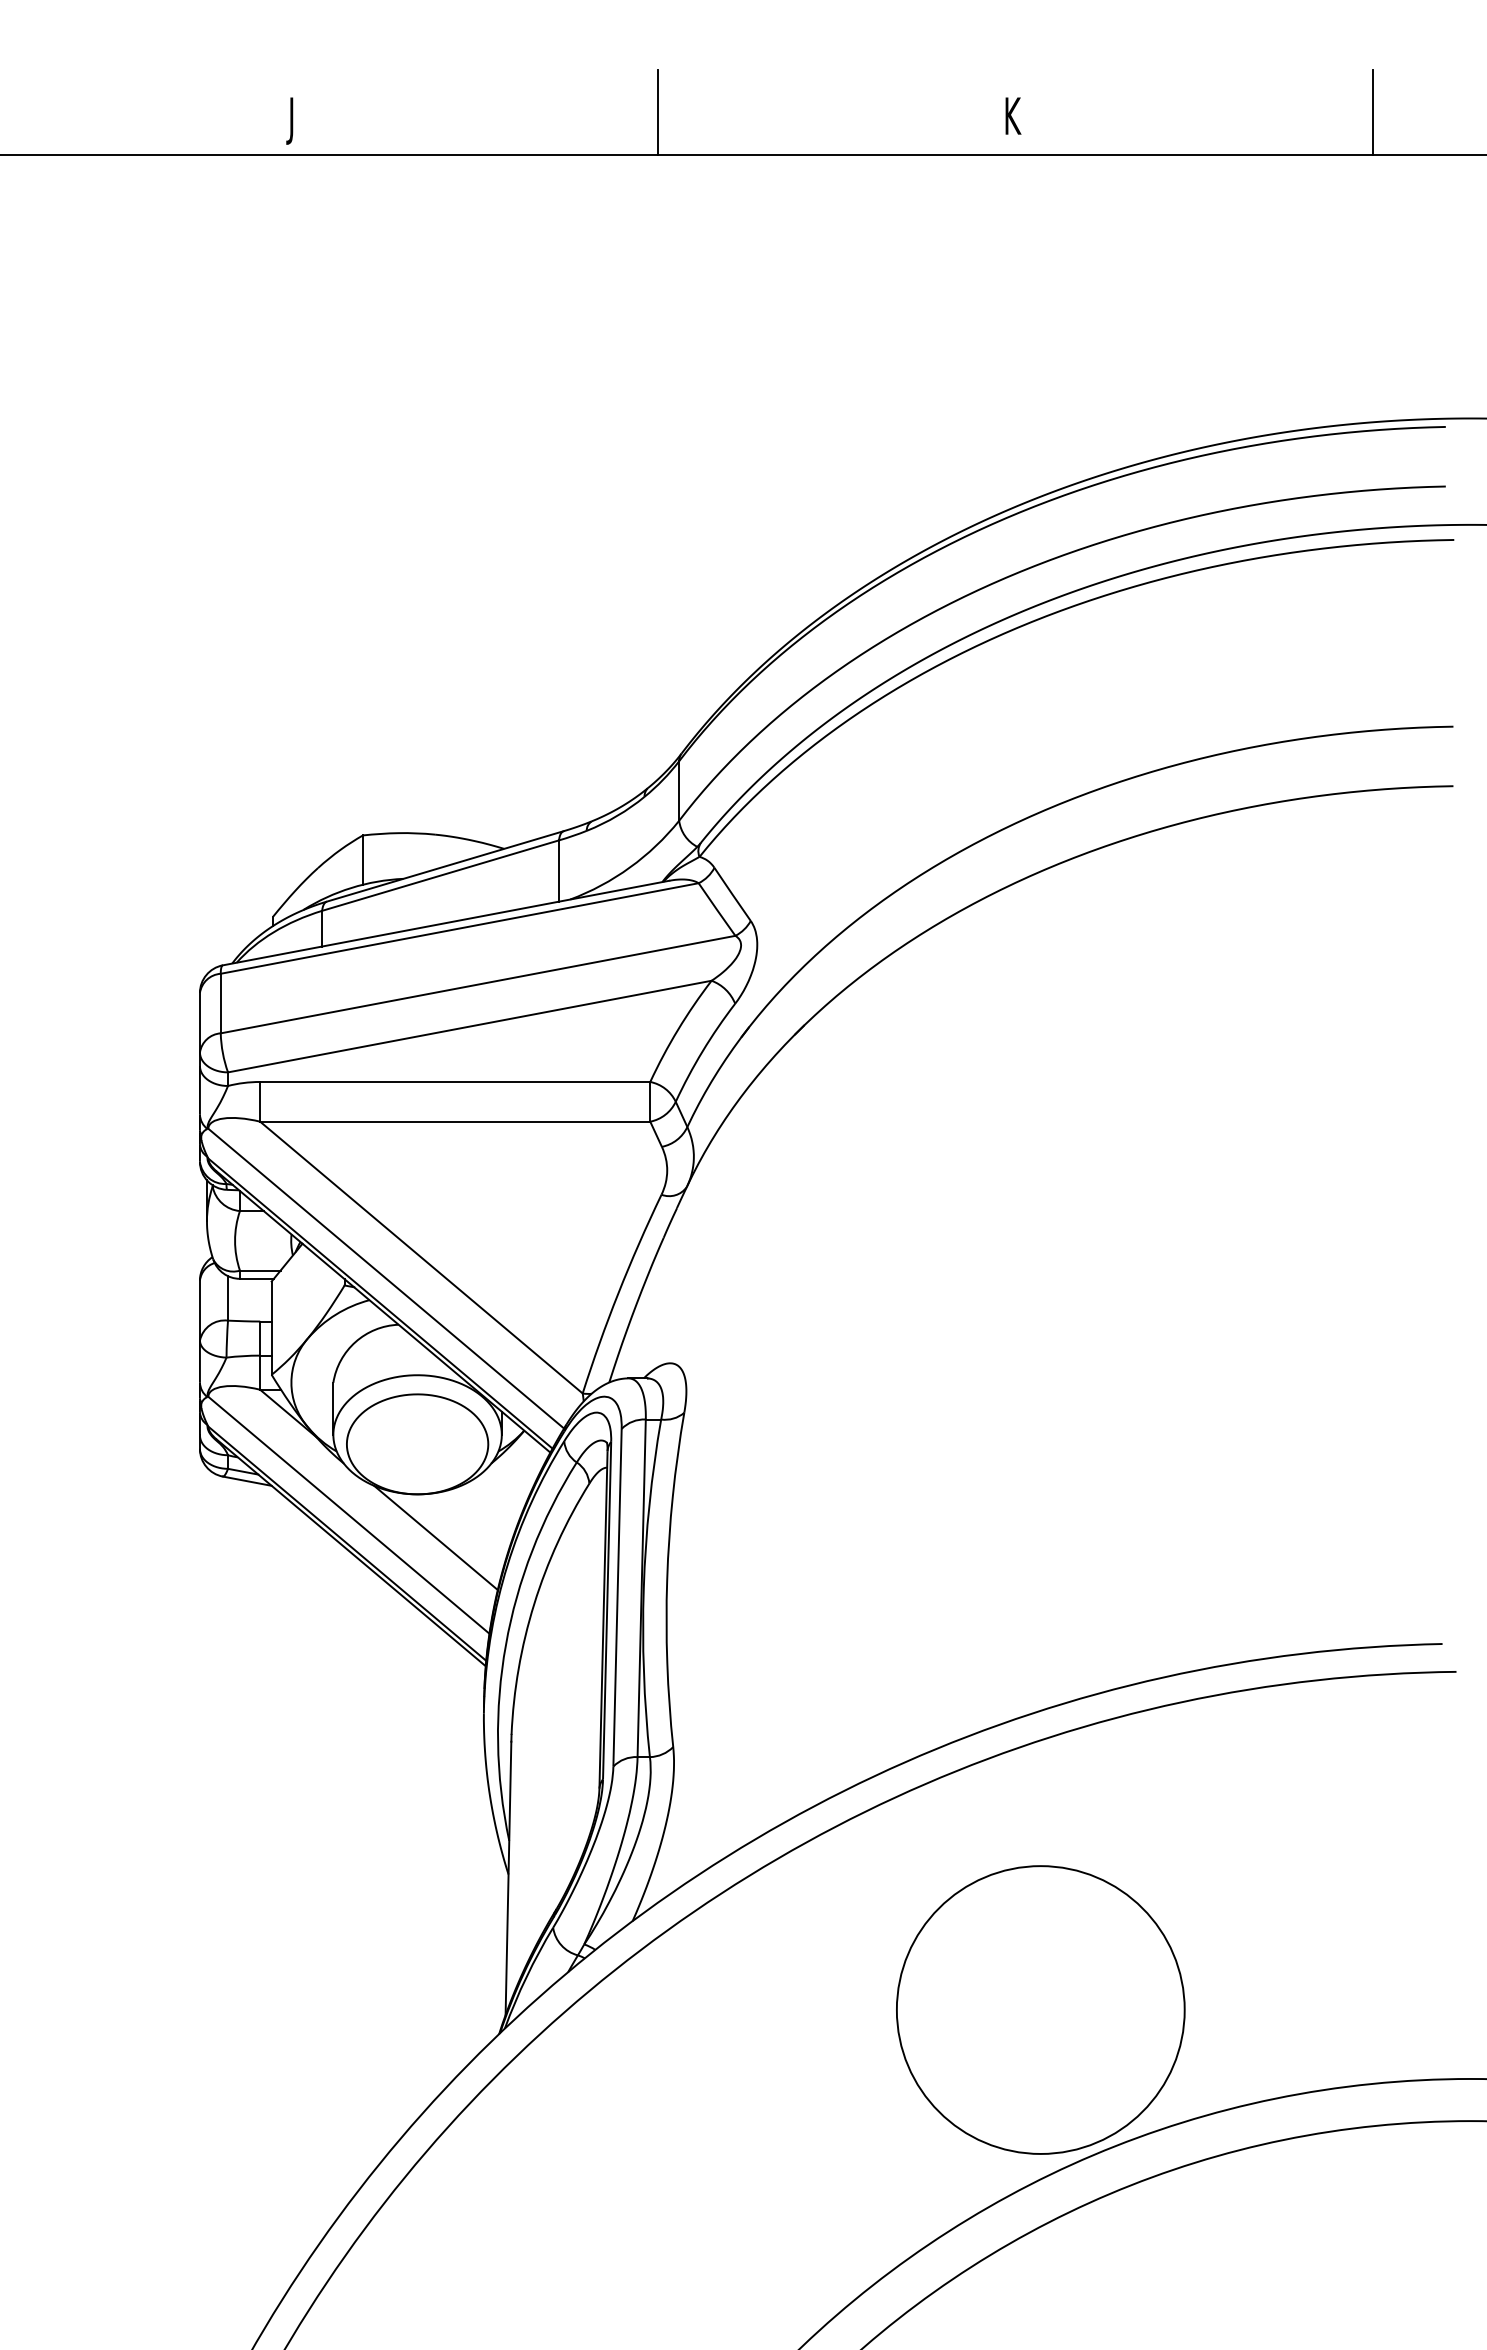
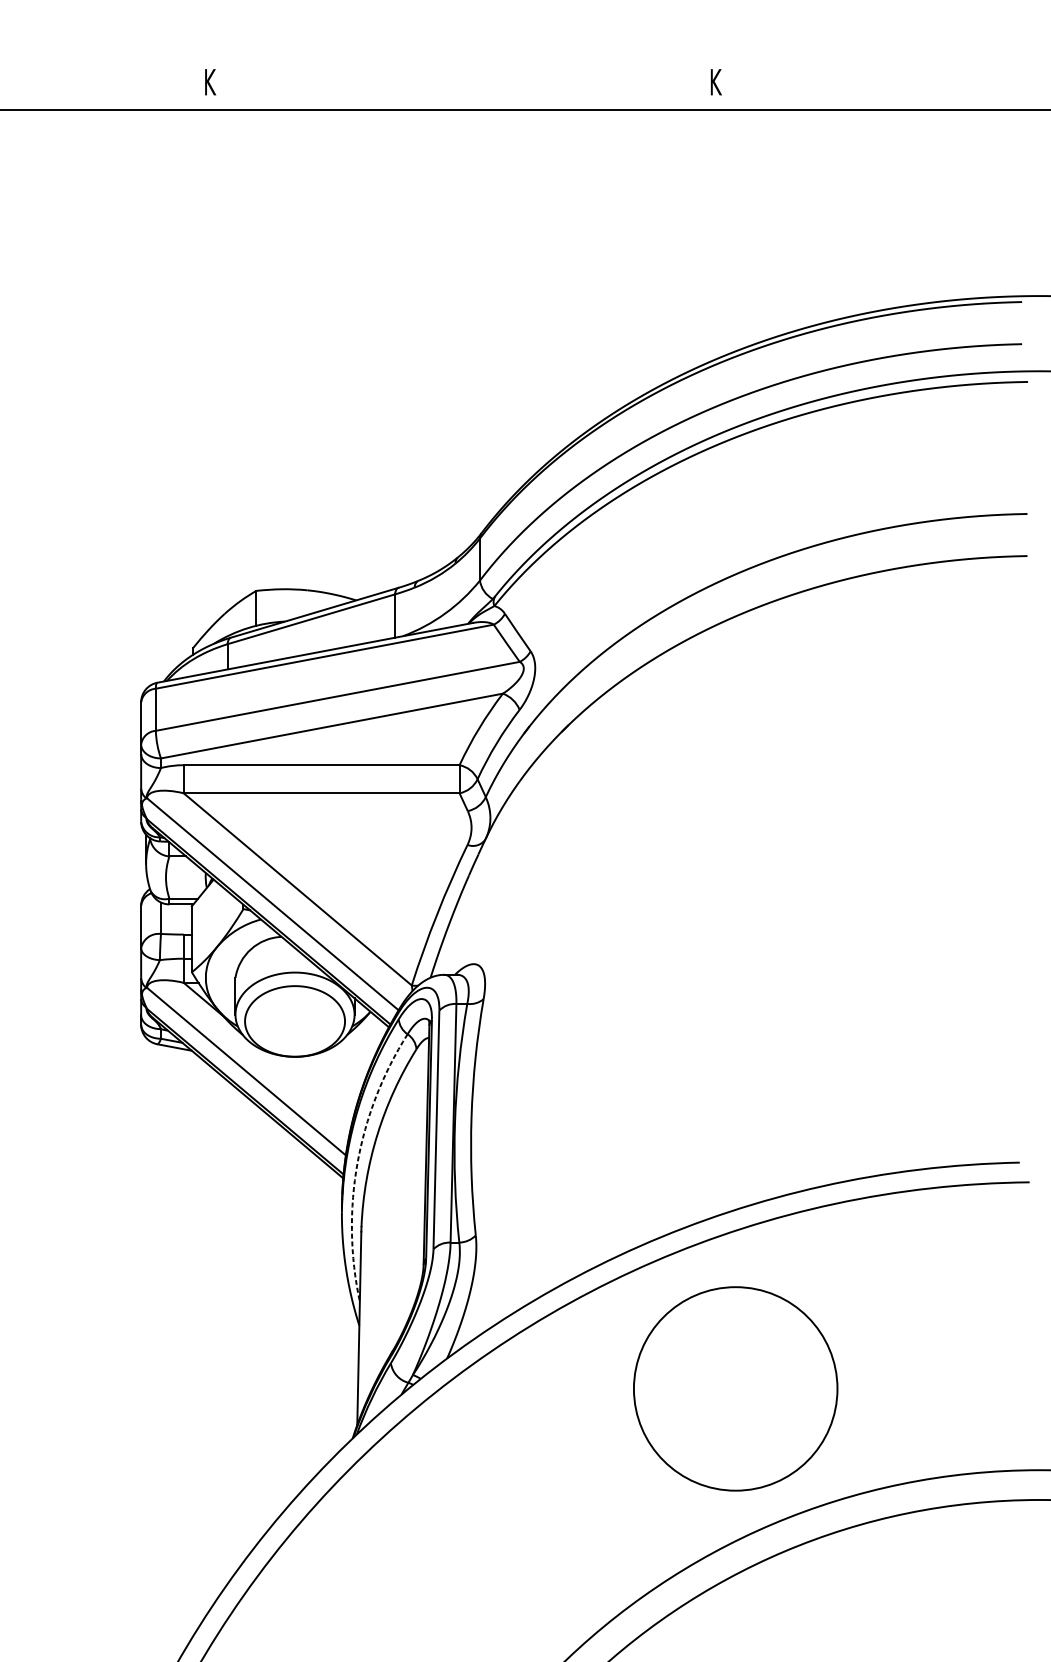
line: (658, 112) -> (465, 79), removed
line: (1373, 112) -> (970, 79), removed
text: (296, 120) -> (209, 85), J -> K
line: (435, 1537) -> (307, 1087), removed
arc: (505, 1645) -> (357, 1163), solid -> dashed
circle: (1040, 2009) -> (735, 1388), moved

